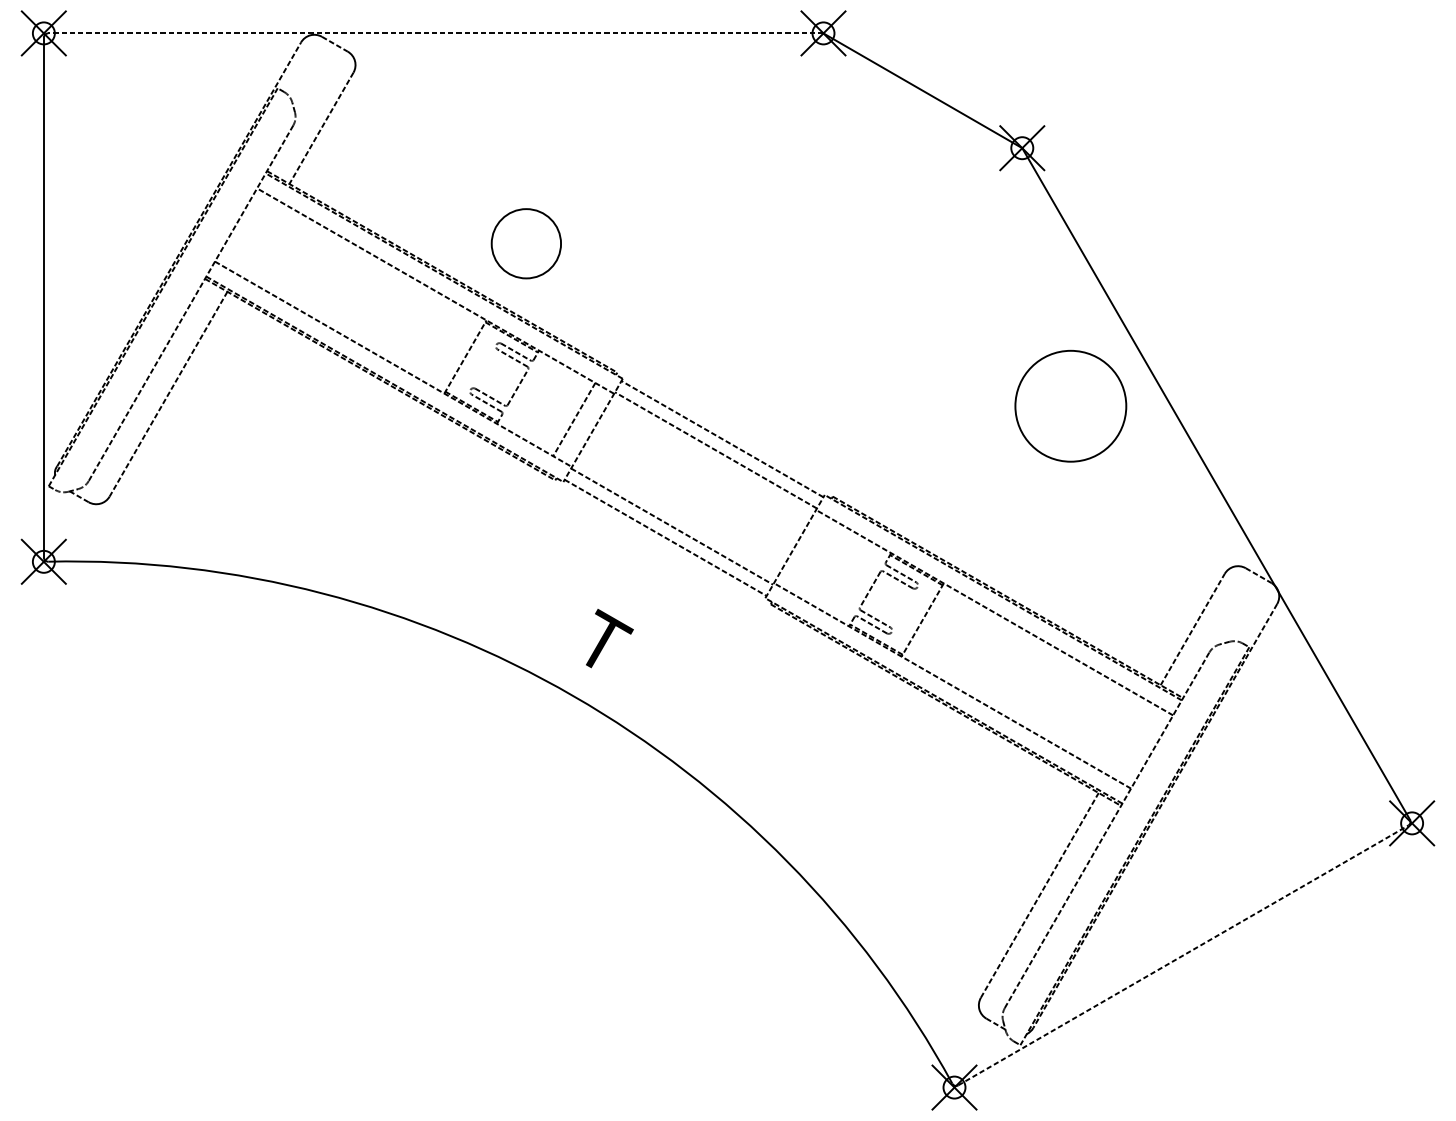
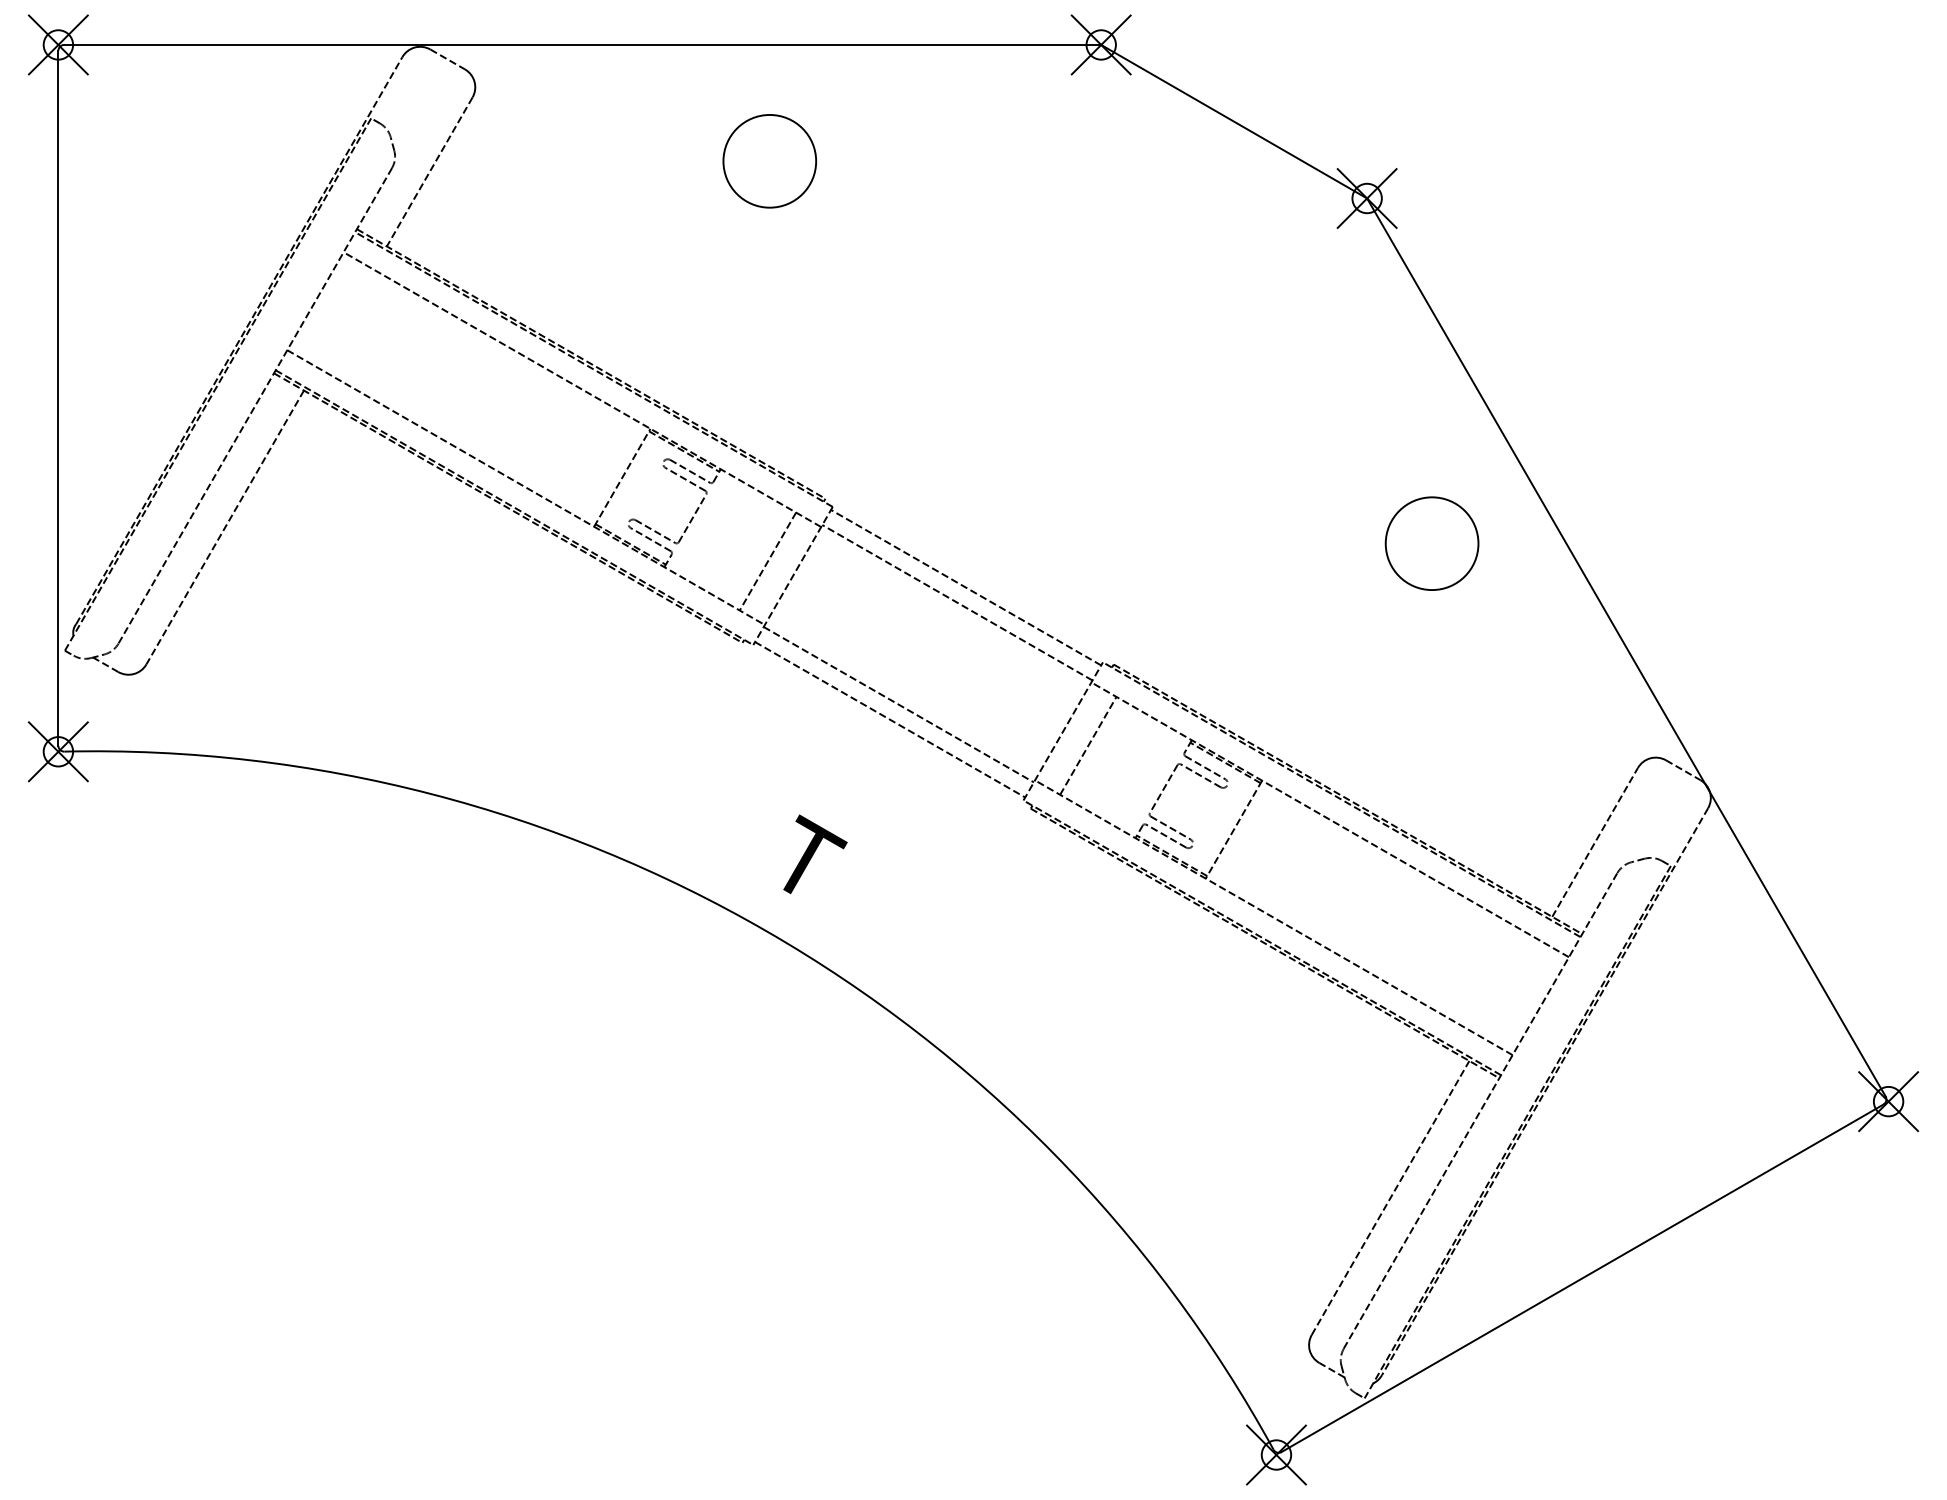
line: (435, 33) -> (582, 44), dashed -> solid
circle: (526, 243) -> (769, 161), moved
circle: (1070, 406) -> (1431, 543), size x0.62
line: (813, 557) -> (1088, 745), added
line: (1183, 955) -> (1582, 1278), dashed -> solid

